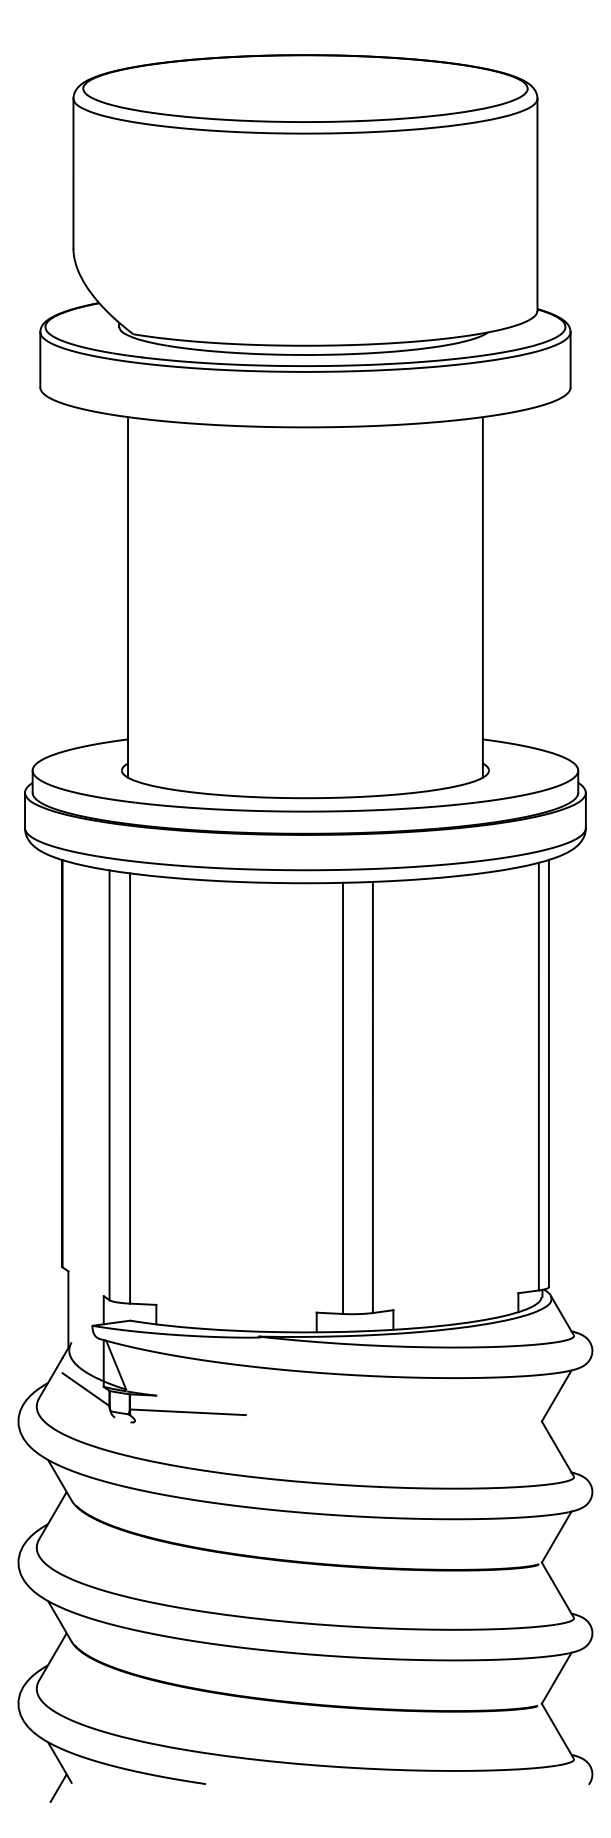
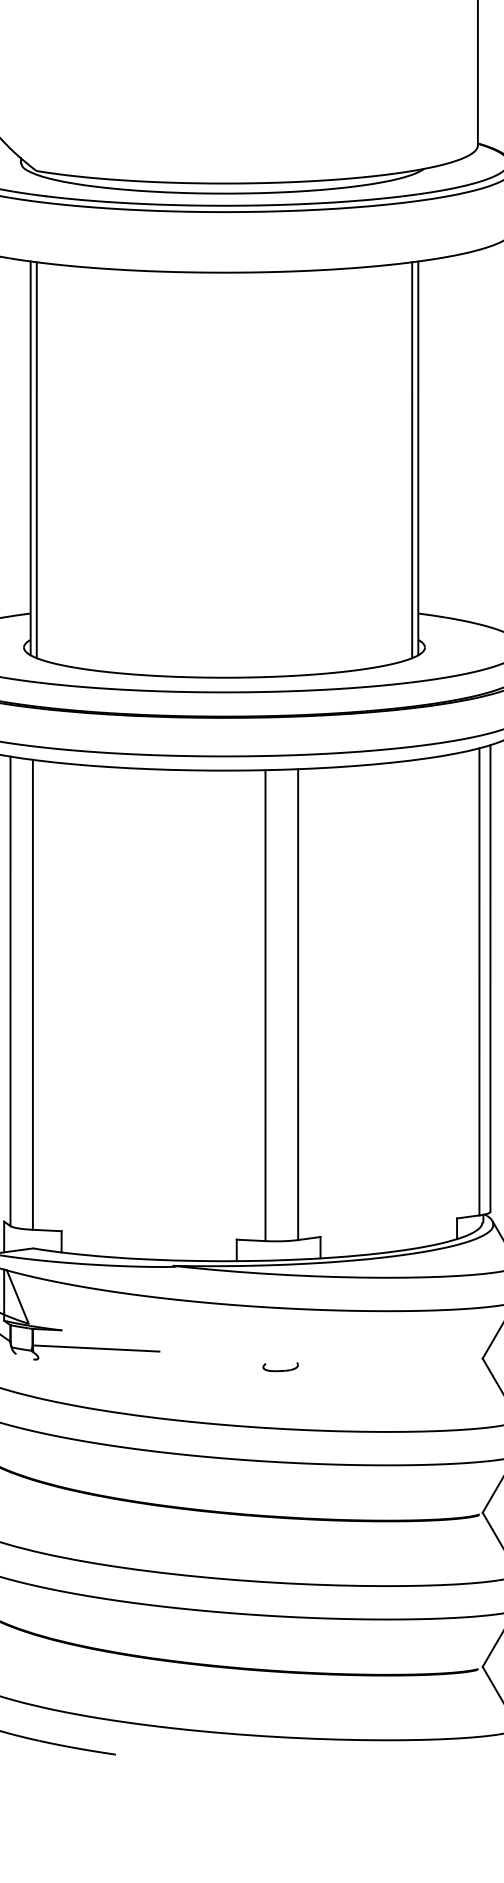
line: (133, 598) -> (36, 459), added
line: (477, 598) -> (412, 459), added
part: (356, 1429) -> (280, 1367), added

